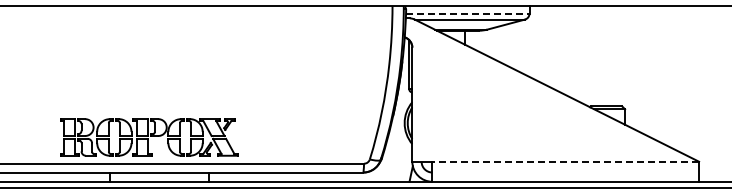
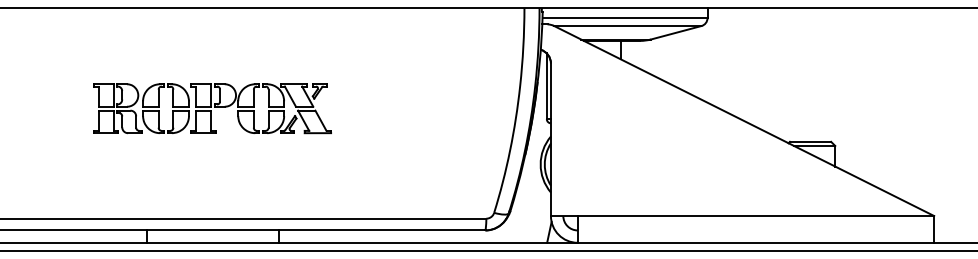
line: (467, 13) -> (624, 17), dashed -> solid
part: (149, 137) -> (213, 108), moved
line: (565, 161) -> (755, 215), dashed -> solid

